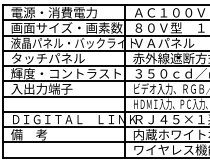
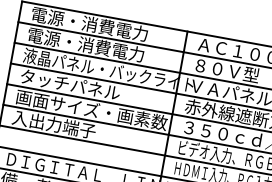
text: (66, 27) -> (102, 47), 画面サイズ・画素数 -> 電源・消費電力
text: (66, 73) -> (91, 109), 輝度・コントラスト -> 画面サイズ・画素数

